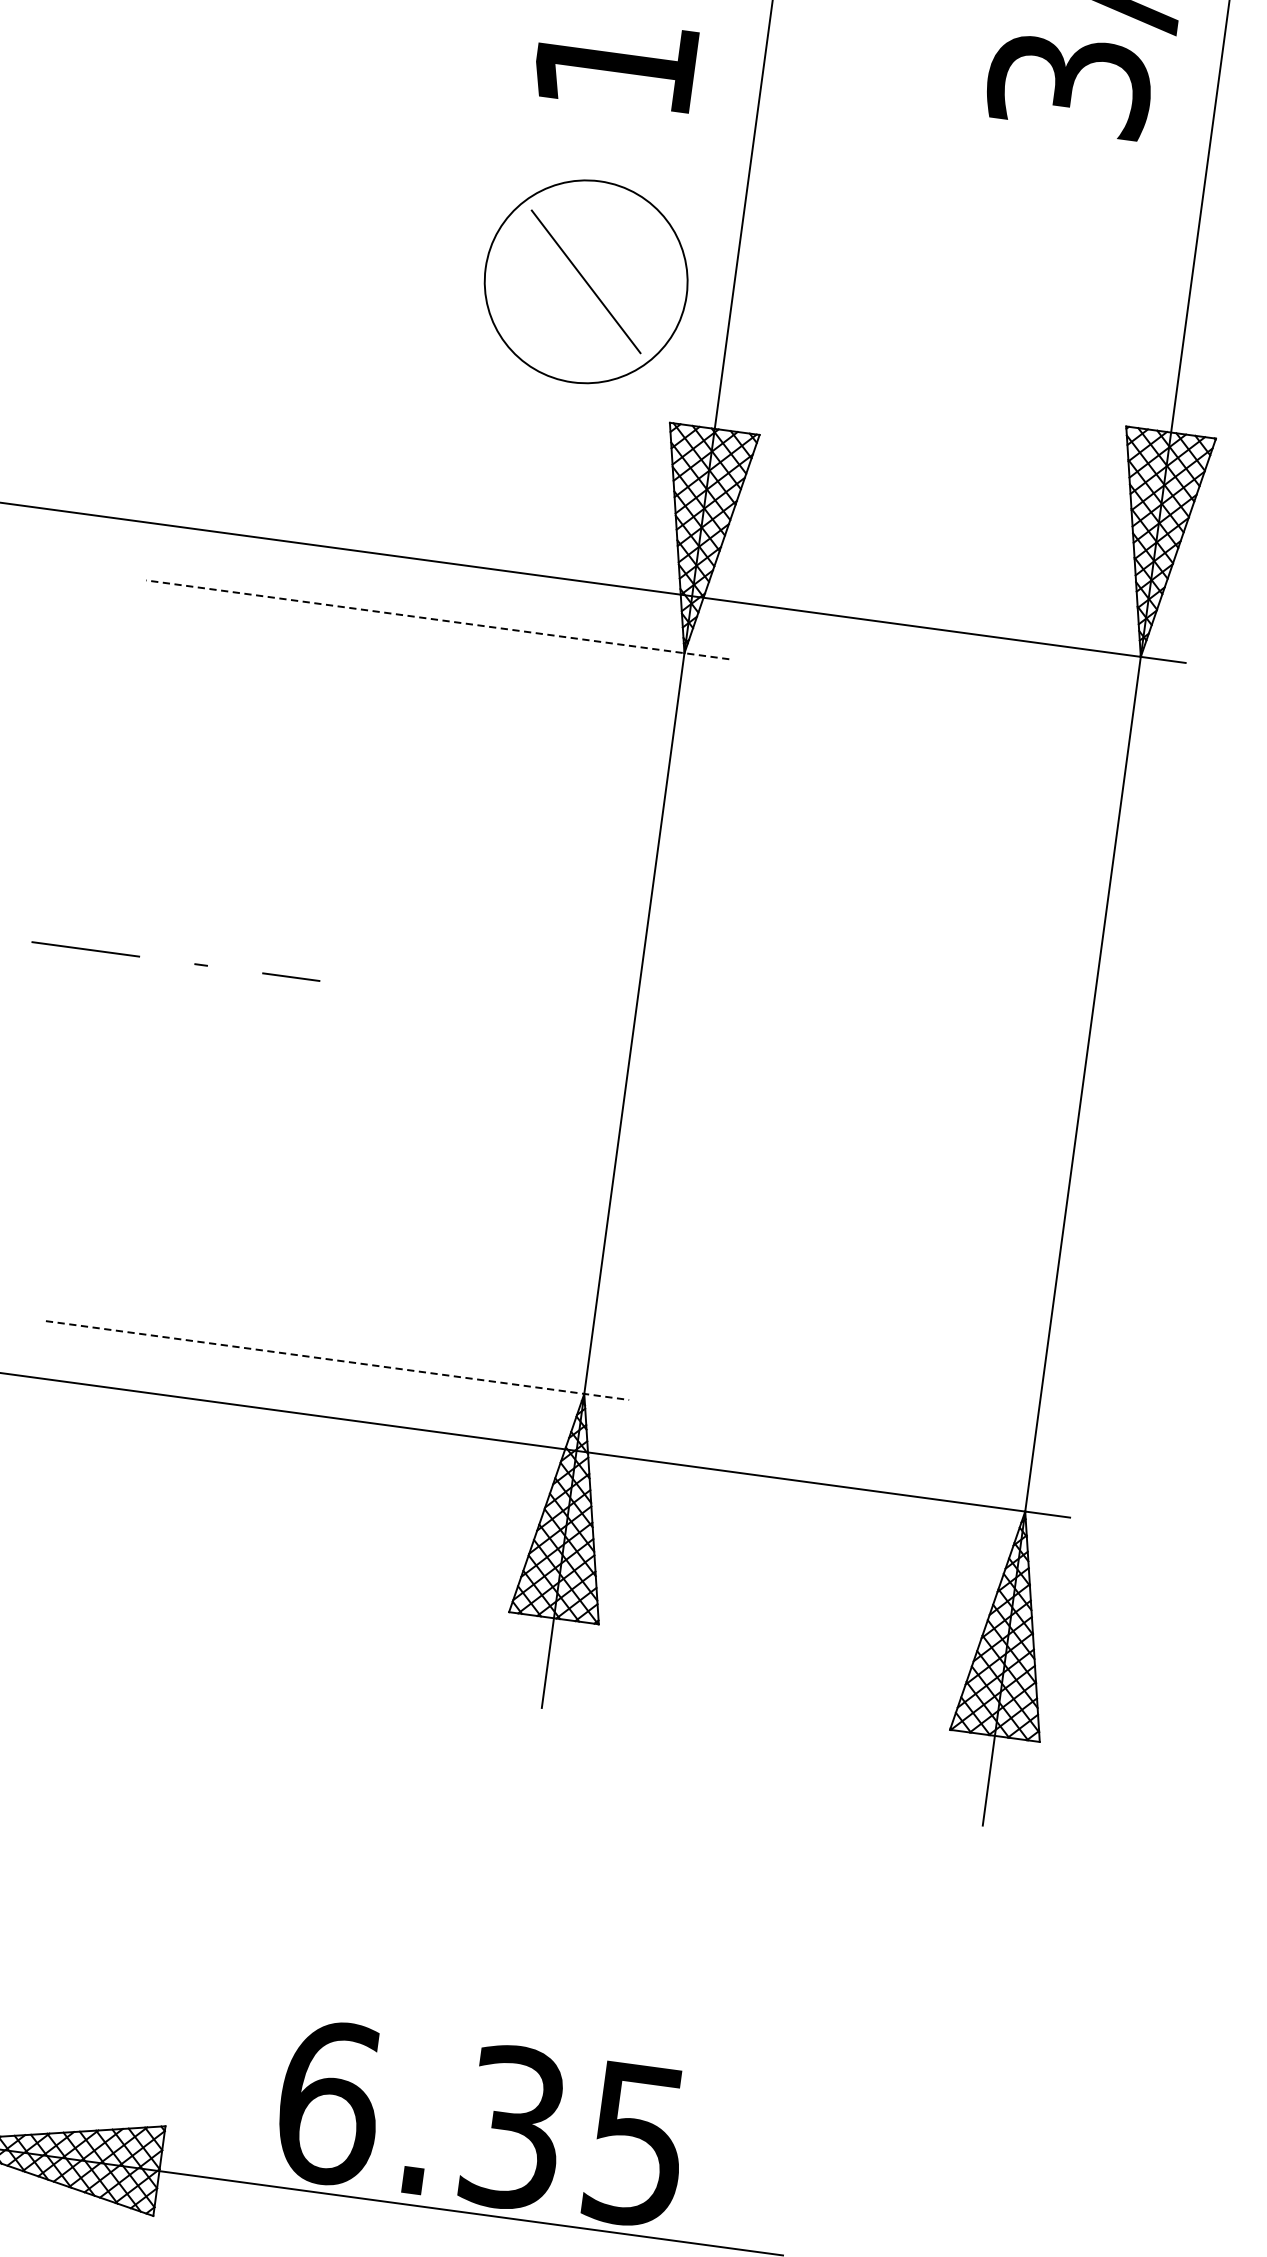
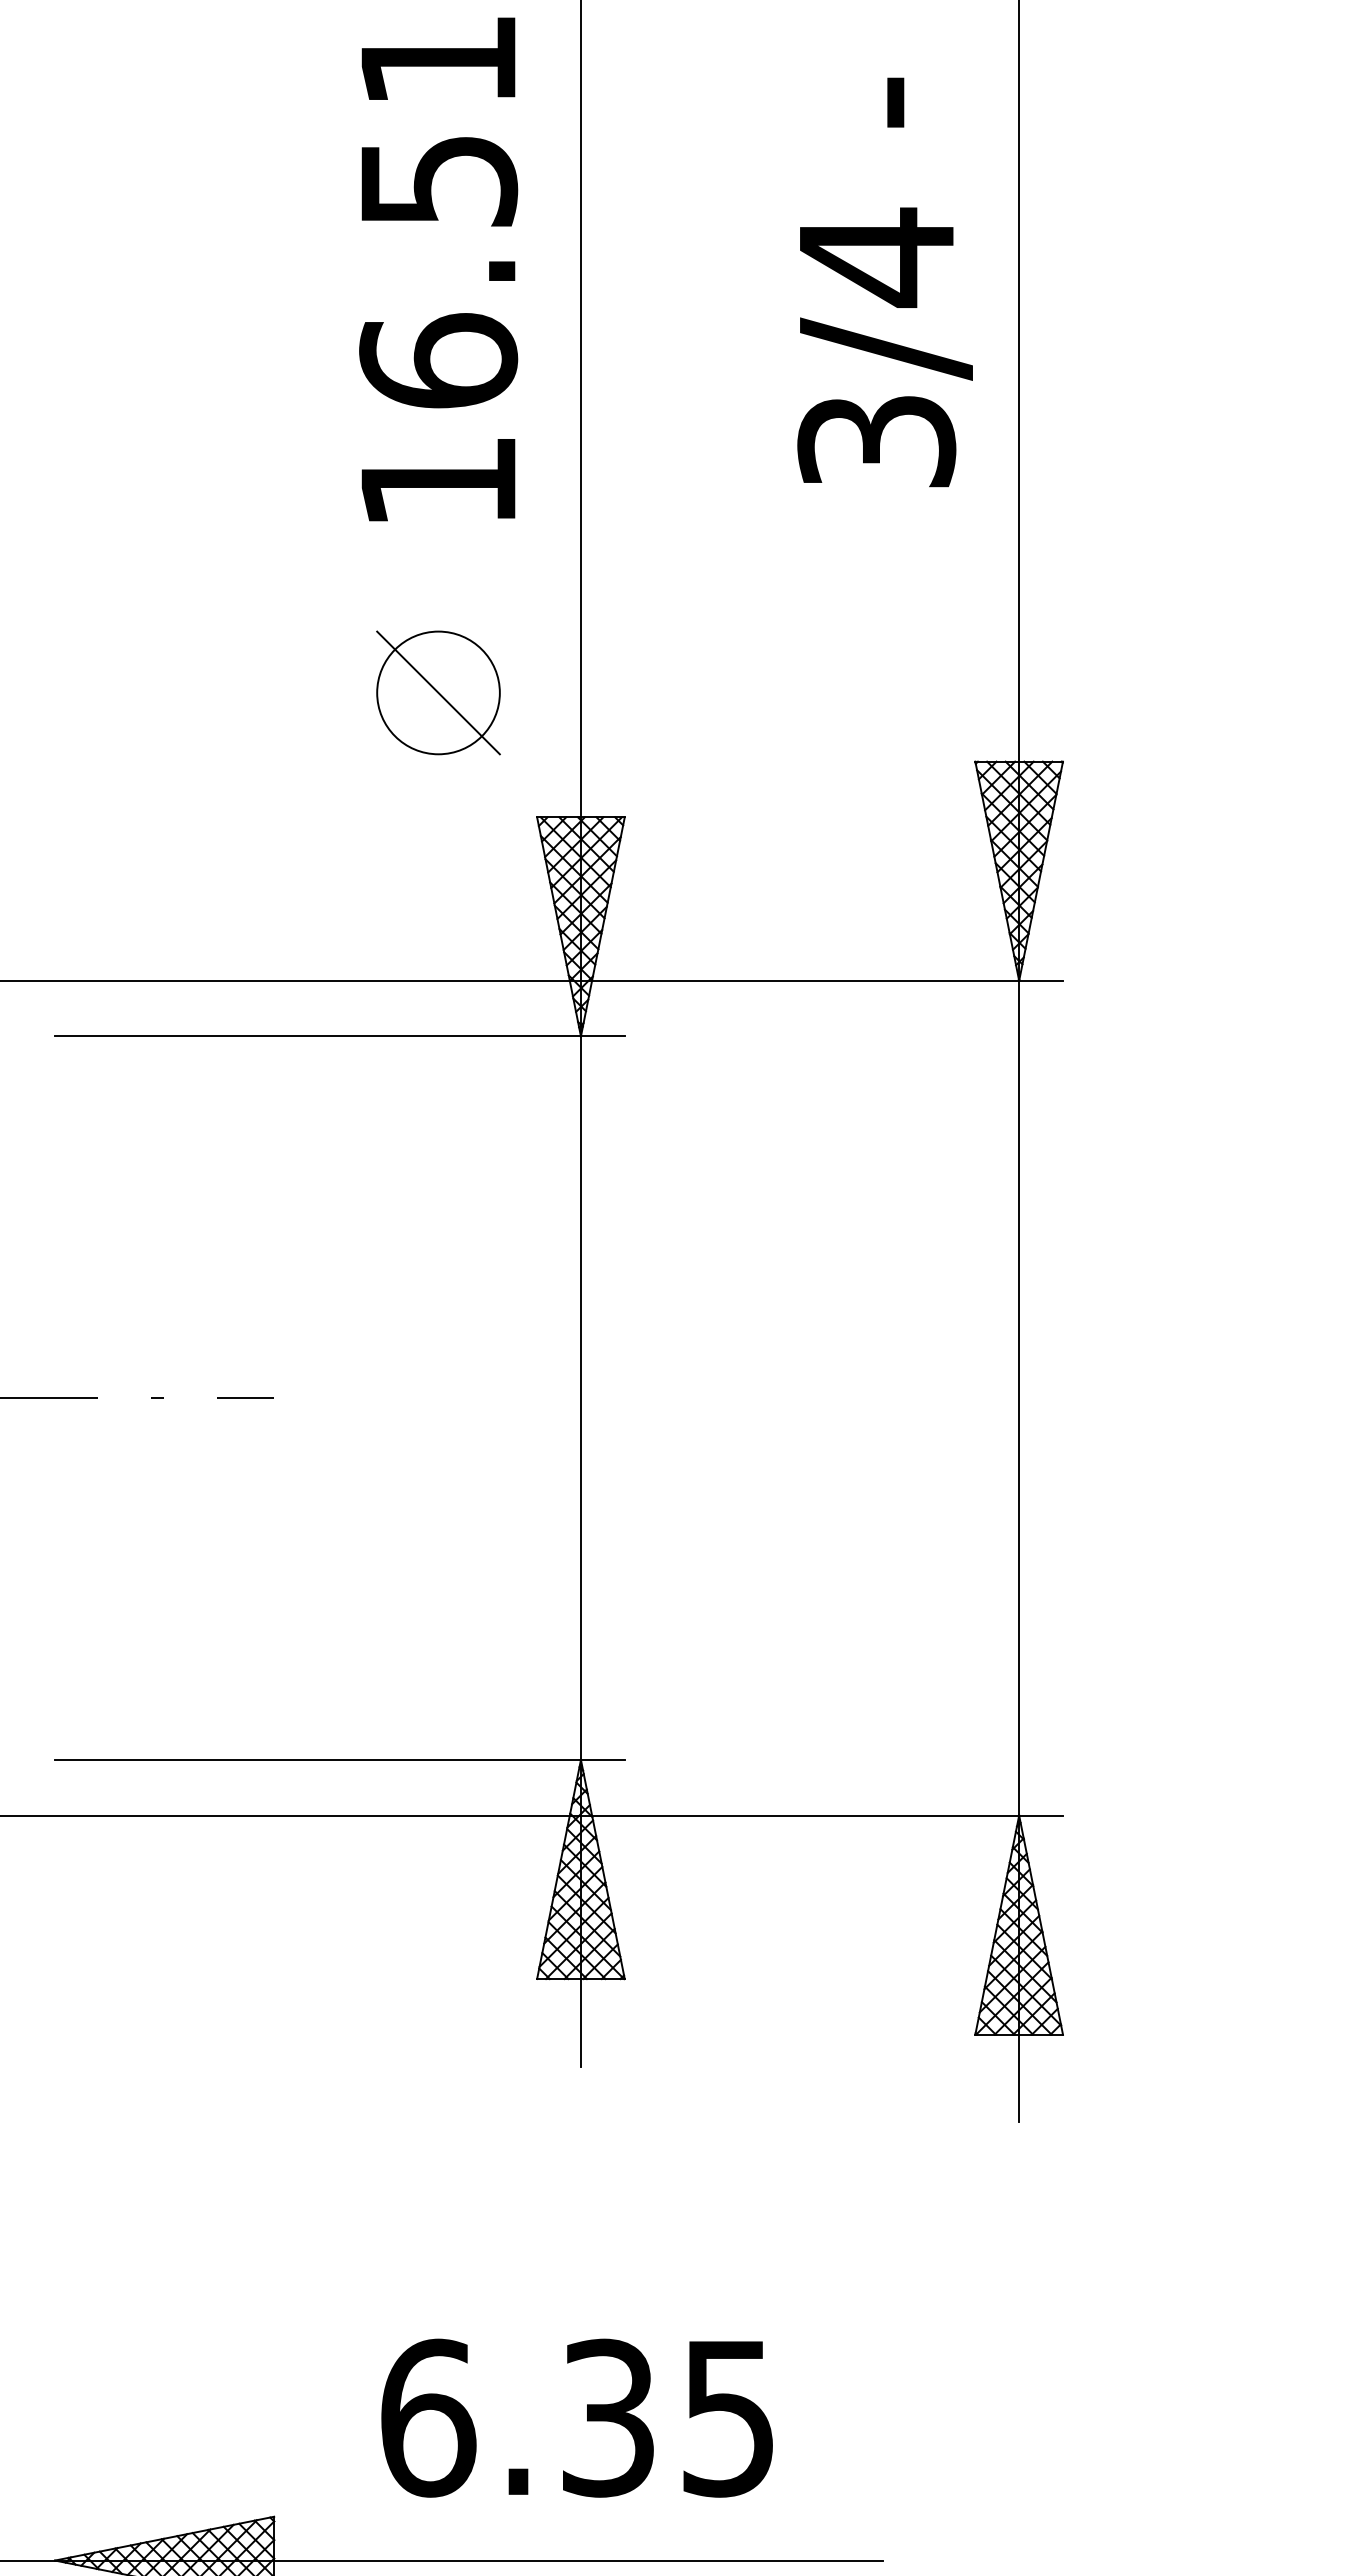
circle: (586, 281) -> (438, 692), size x0.62
line: (437, 619) -> (339, 1036), dashed -> solid
line: (337, 1360) -> (339, 1759), dashed -> solid
text: (481, 2122) -> (576, 2417), moved

